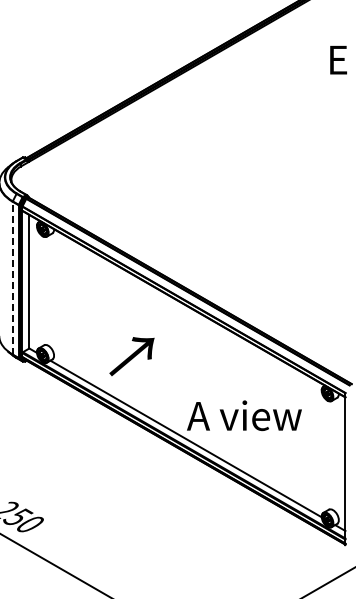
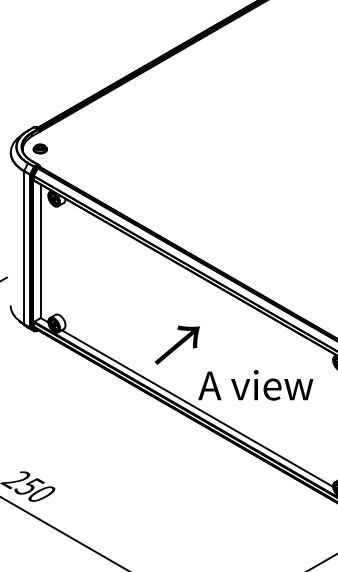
part: (28, 179) -> (39, 149), added
line: (12, 277) -> (23, 247), dashed -> solid
text: (131, 356) -> (176, 345), moved

